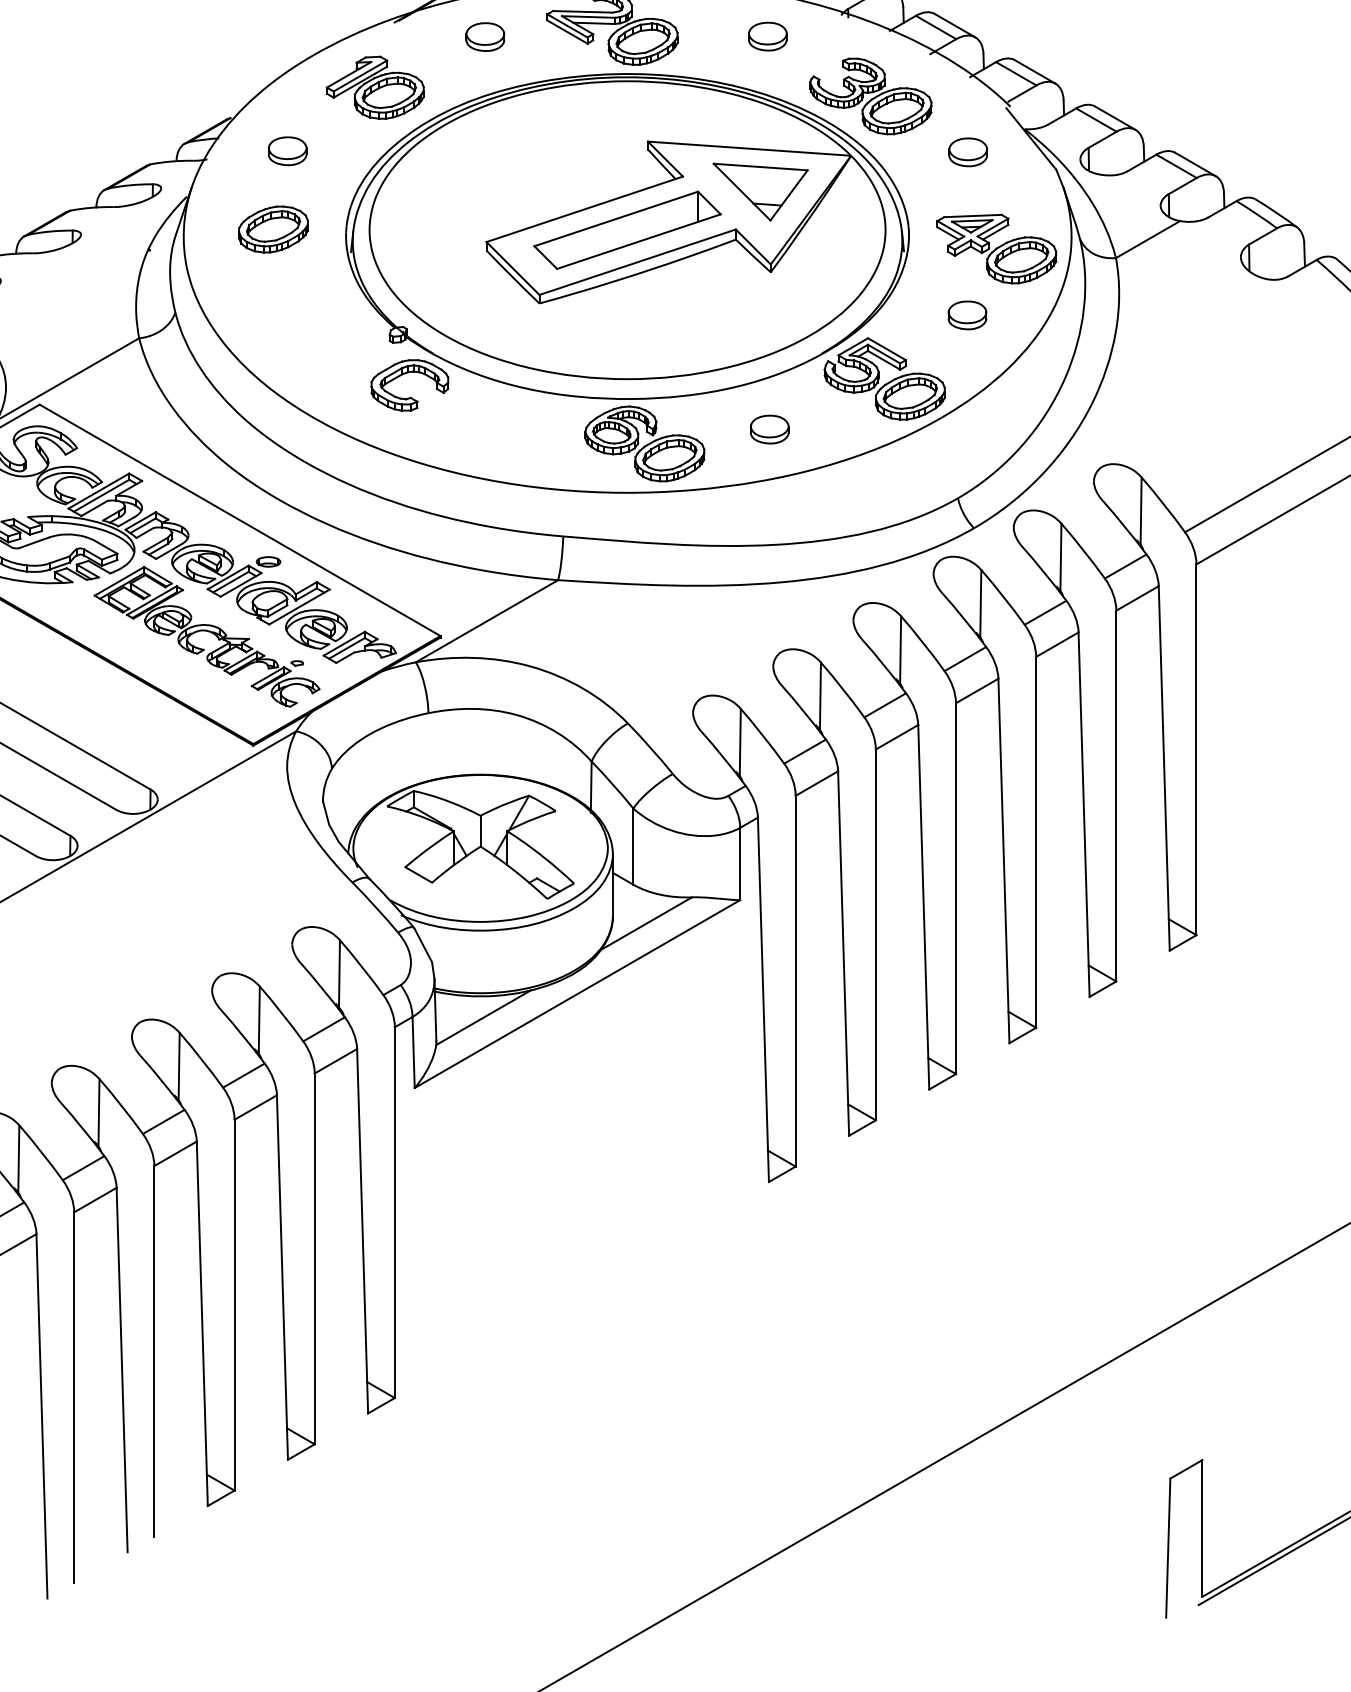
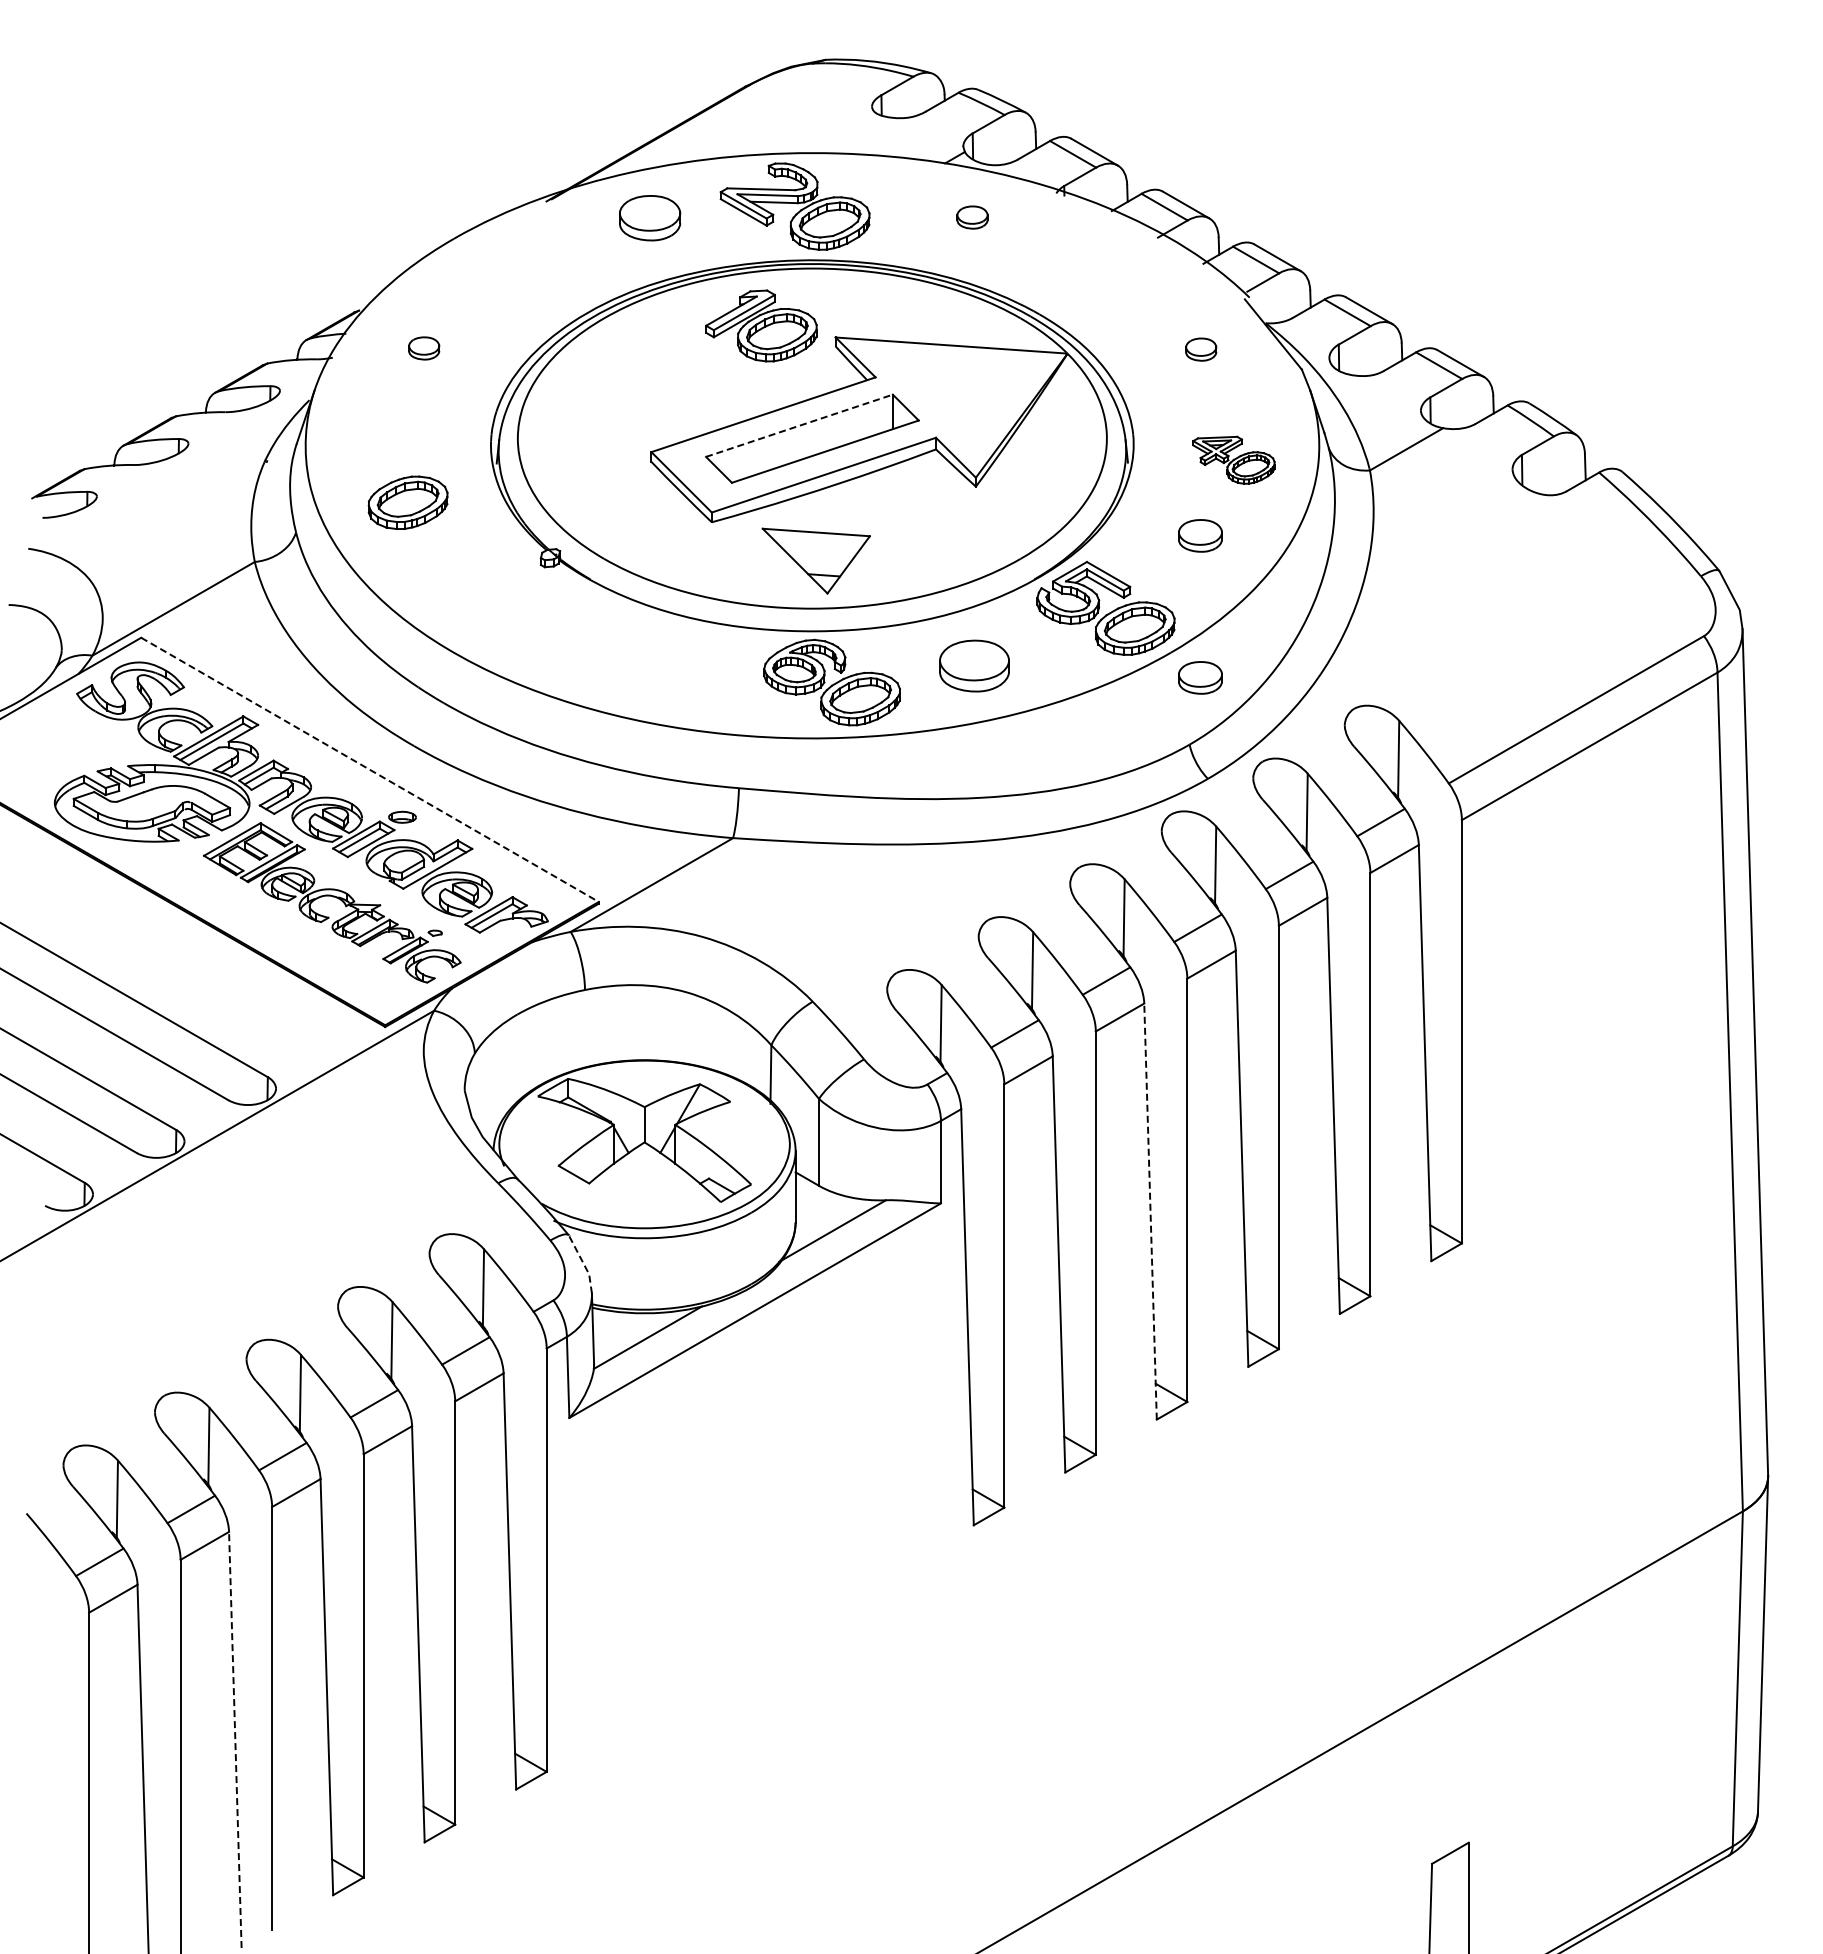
part: (484, 36) -> (649, 217), size x1.4
part: (767, 36) -> (972, 217), size x0.7
part: (375, 87) -> (761, 325), moved
part: (871, 96) -> (1090, 285), removed
part: (286, 151) -> (423, 348), size x0.7
part: (967, 152) -> (1200, 349), size x0.7
part: (759, 191) -> (815, 560), moved
line: (616, 218) -> (799, 425), solid -> dashed
part: (272, 229) -> (407, 502), moved
part: (996, 249) -> (1233, 460), size x0.6
part: (406, 373) -> (560, 602), removed
part: (769, 429) -> (974, 666), size x1.6
part: (967, 439) -> (1200, 677), added
line: (240, 520) -> (370, 770), solid -> dashed
line: (923, 907) -> (1150, 1211), solid -> dashed
line: (427, 952) -> (583, 1263), solid -> dashed
line: (122, 1369) -> (235, 1739), solid -> dashed

